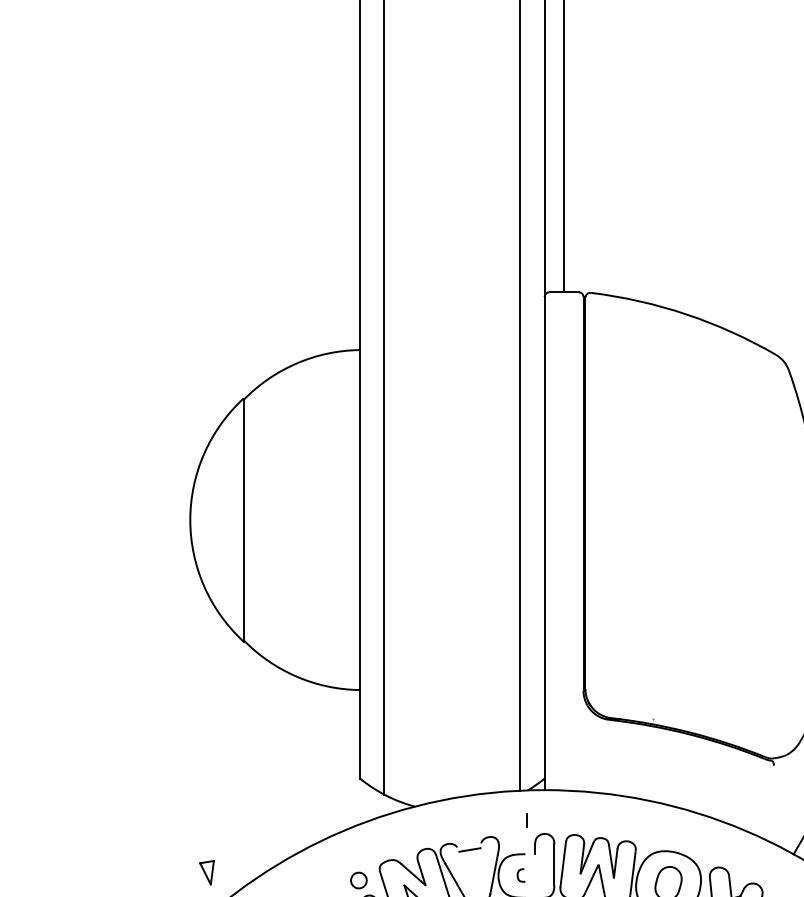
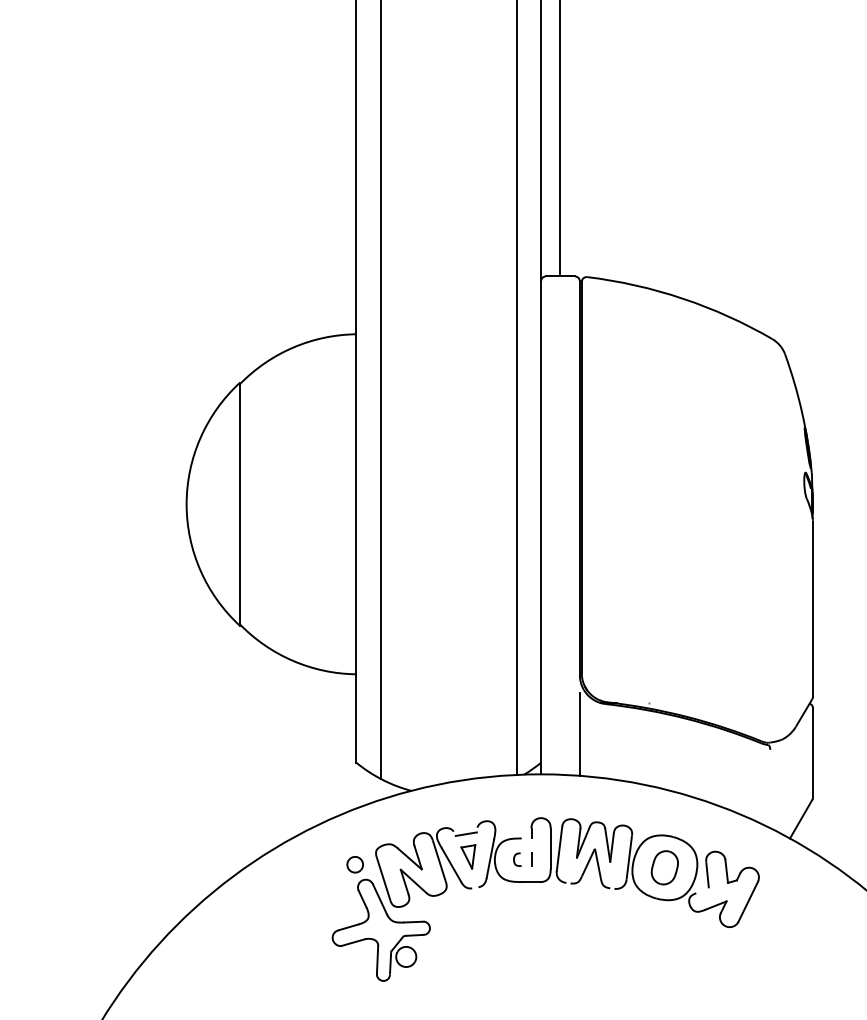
line: (583, 749) -> (579, 733), added
line: (527, 820) -> (531, 859), moved
part: (207, 872) -> (468, 856), moved

